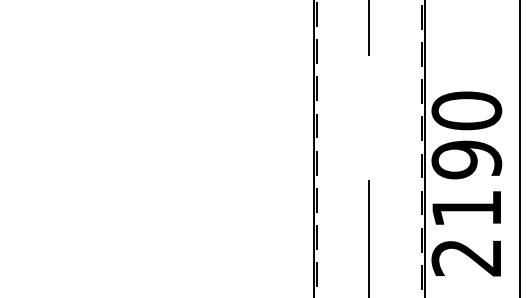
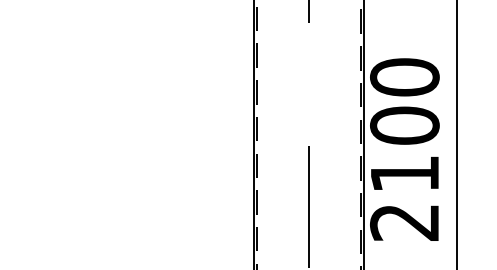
text: (466, 159) -> (404, 125), 2190 -> 2100

